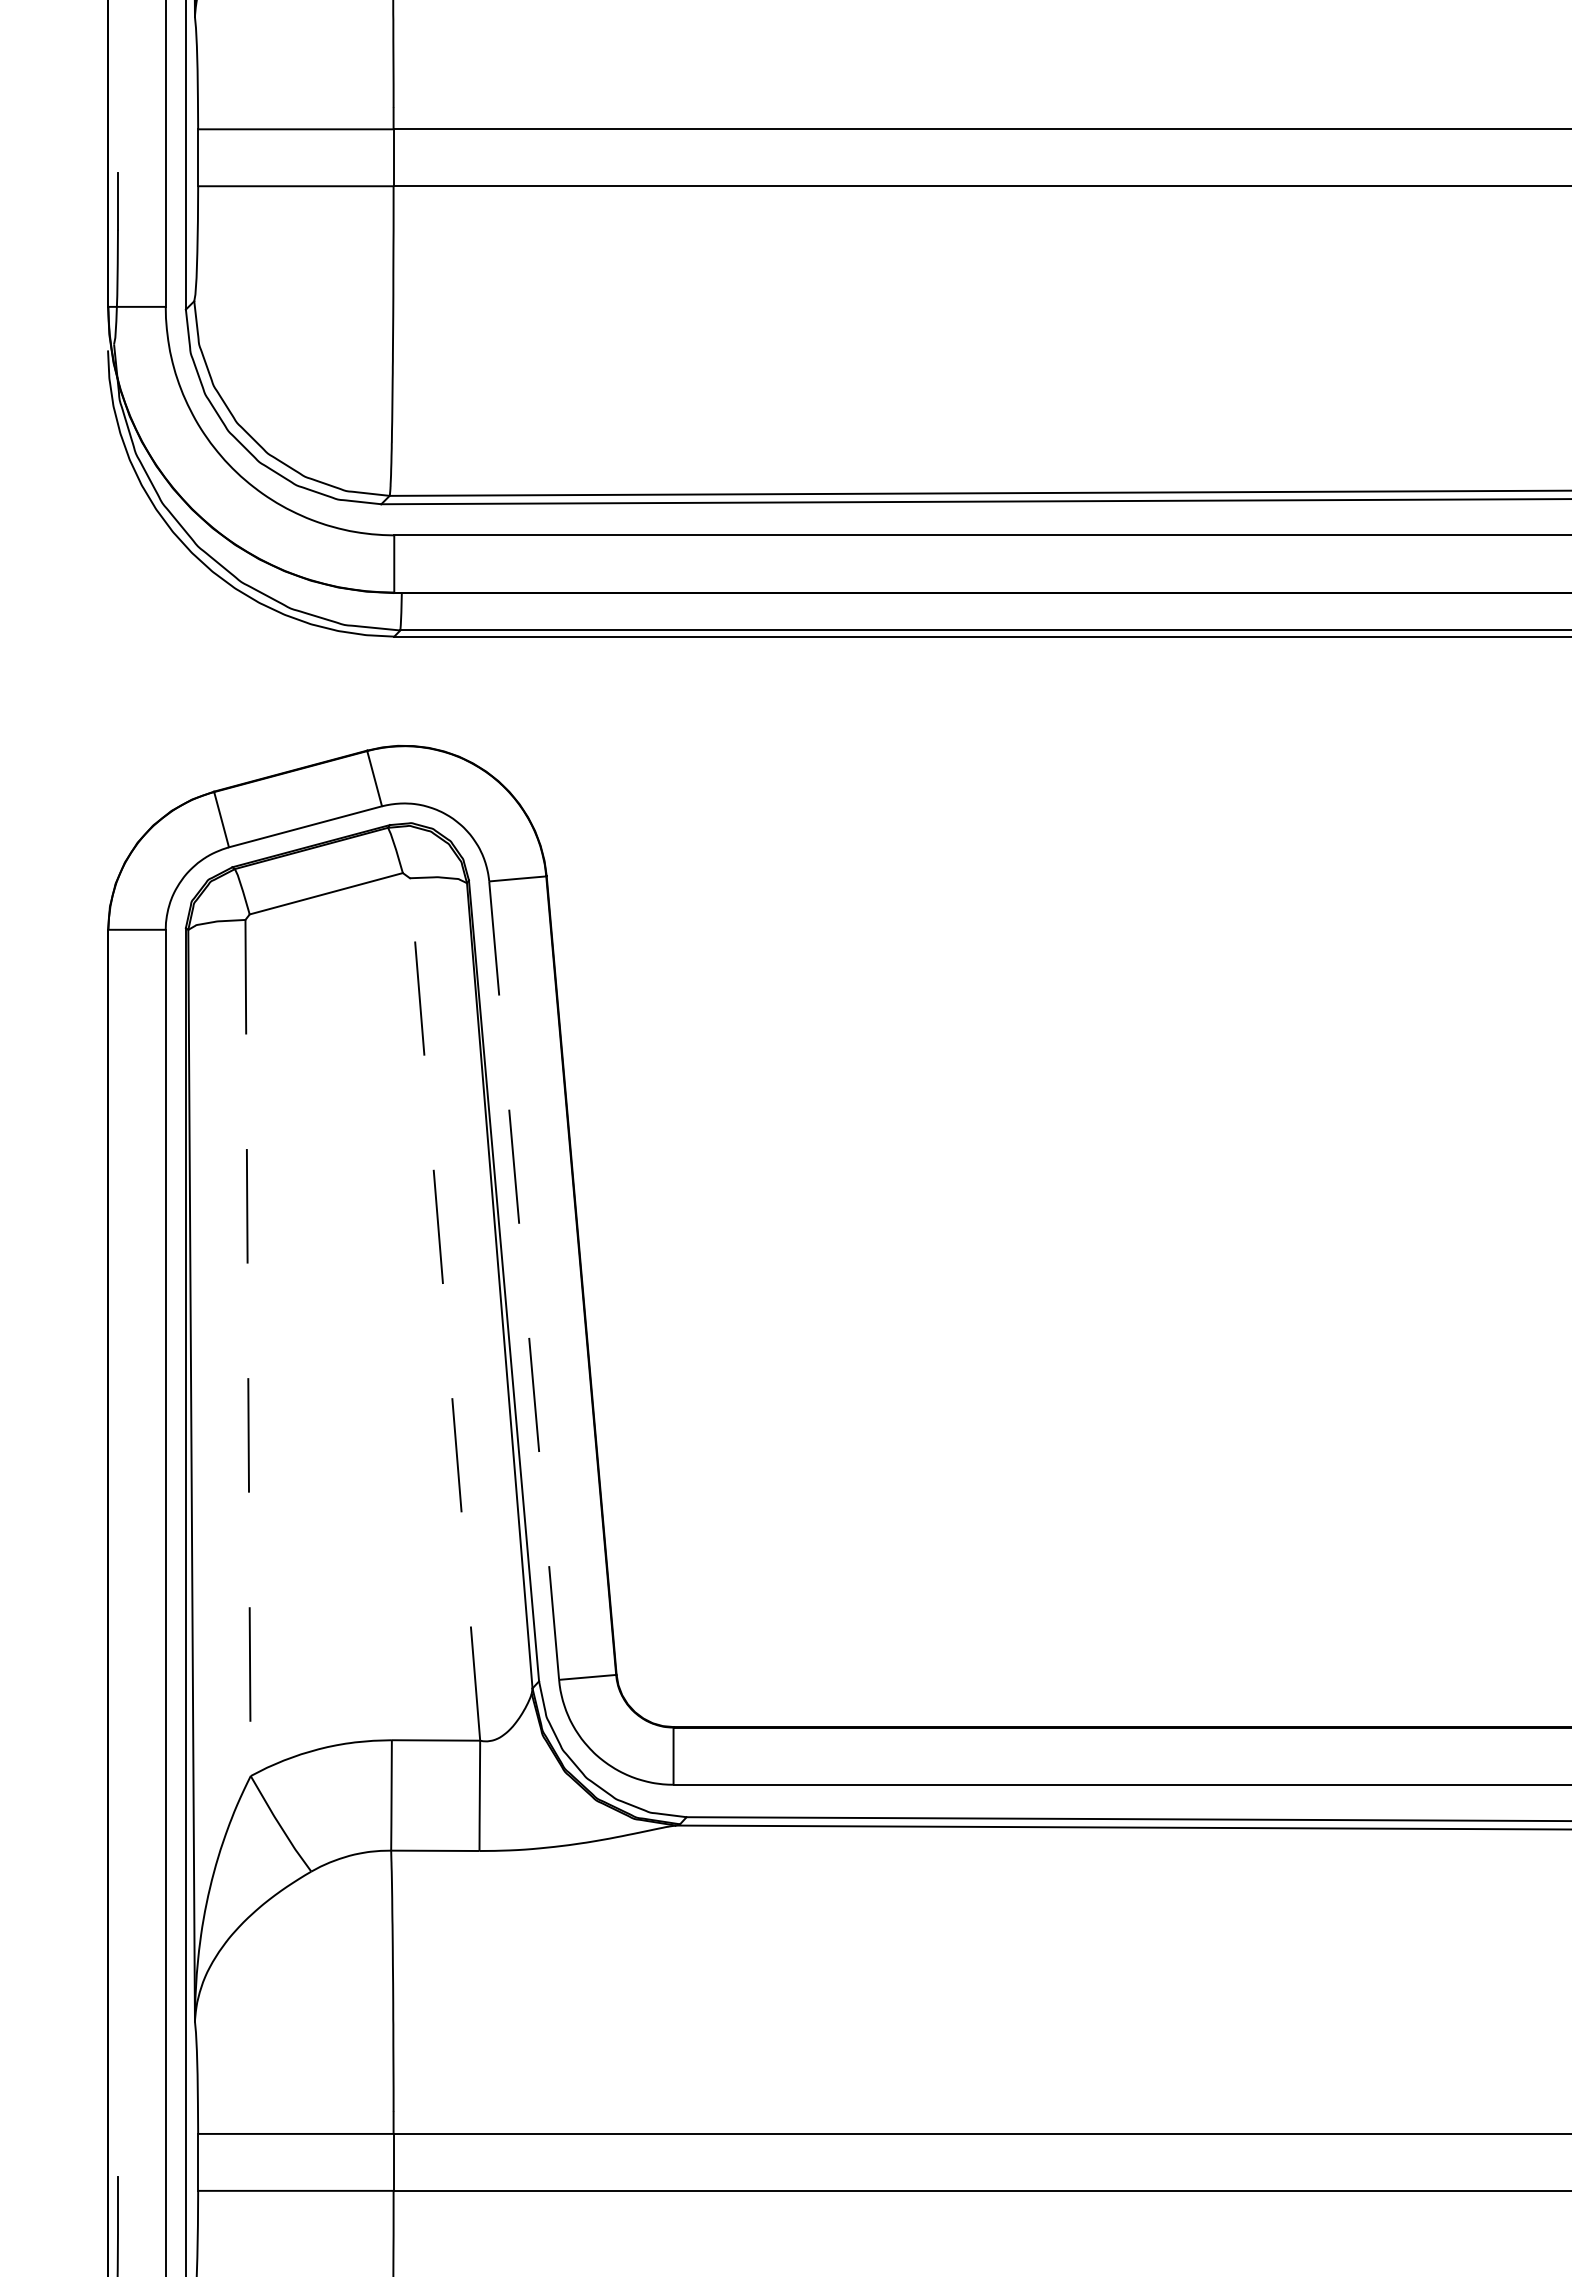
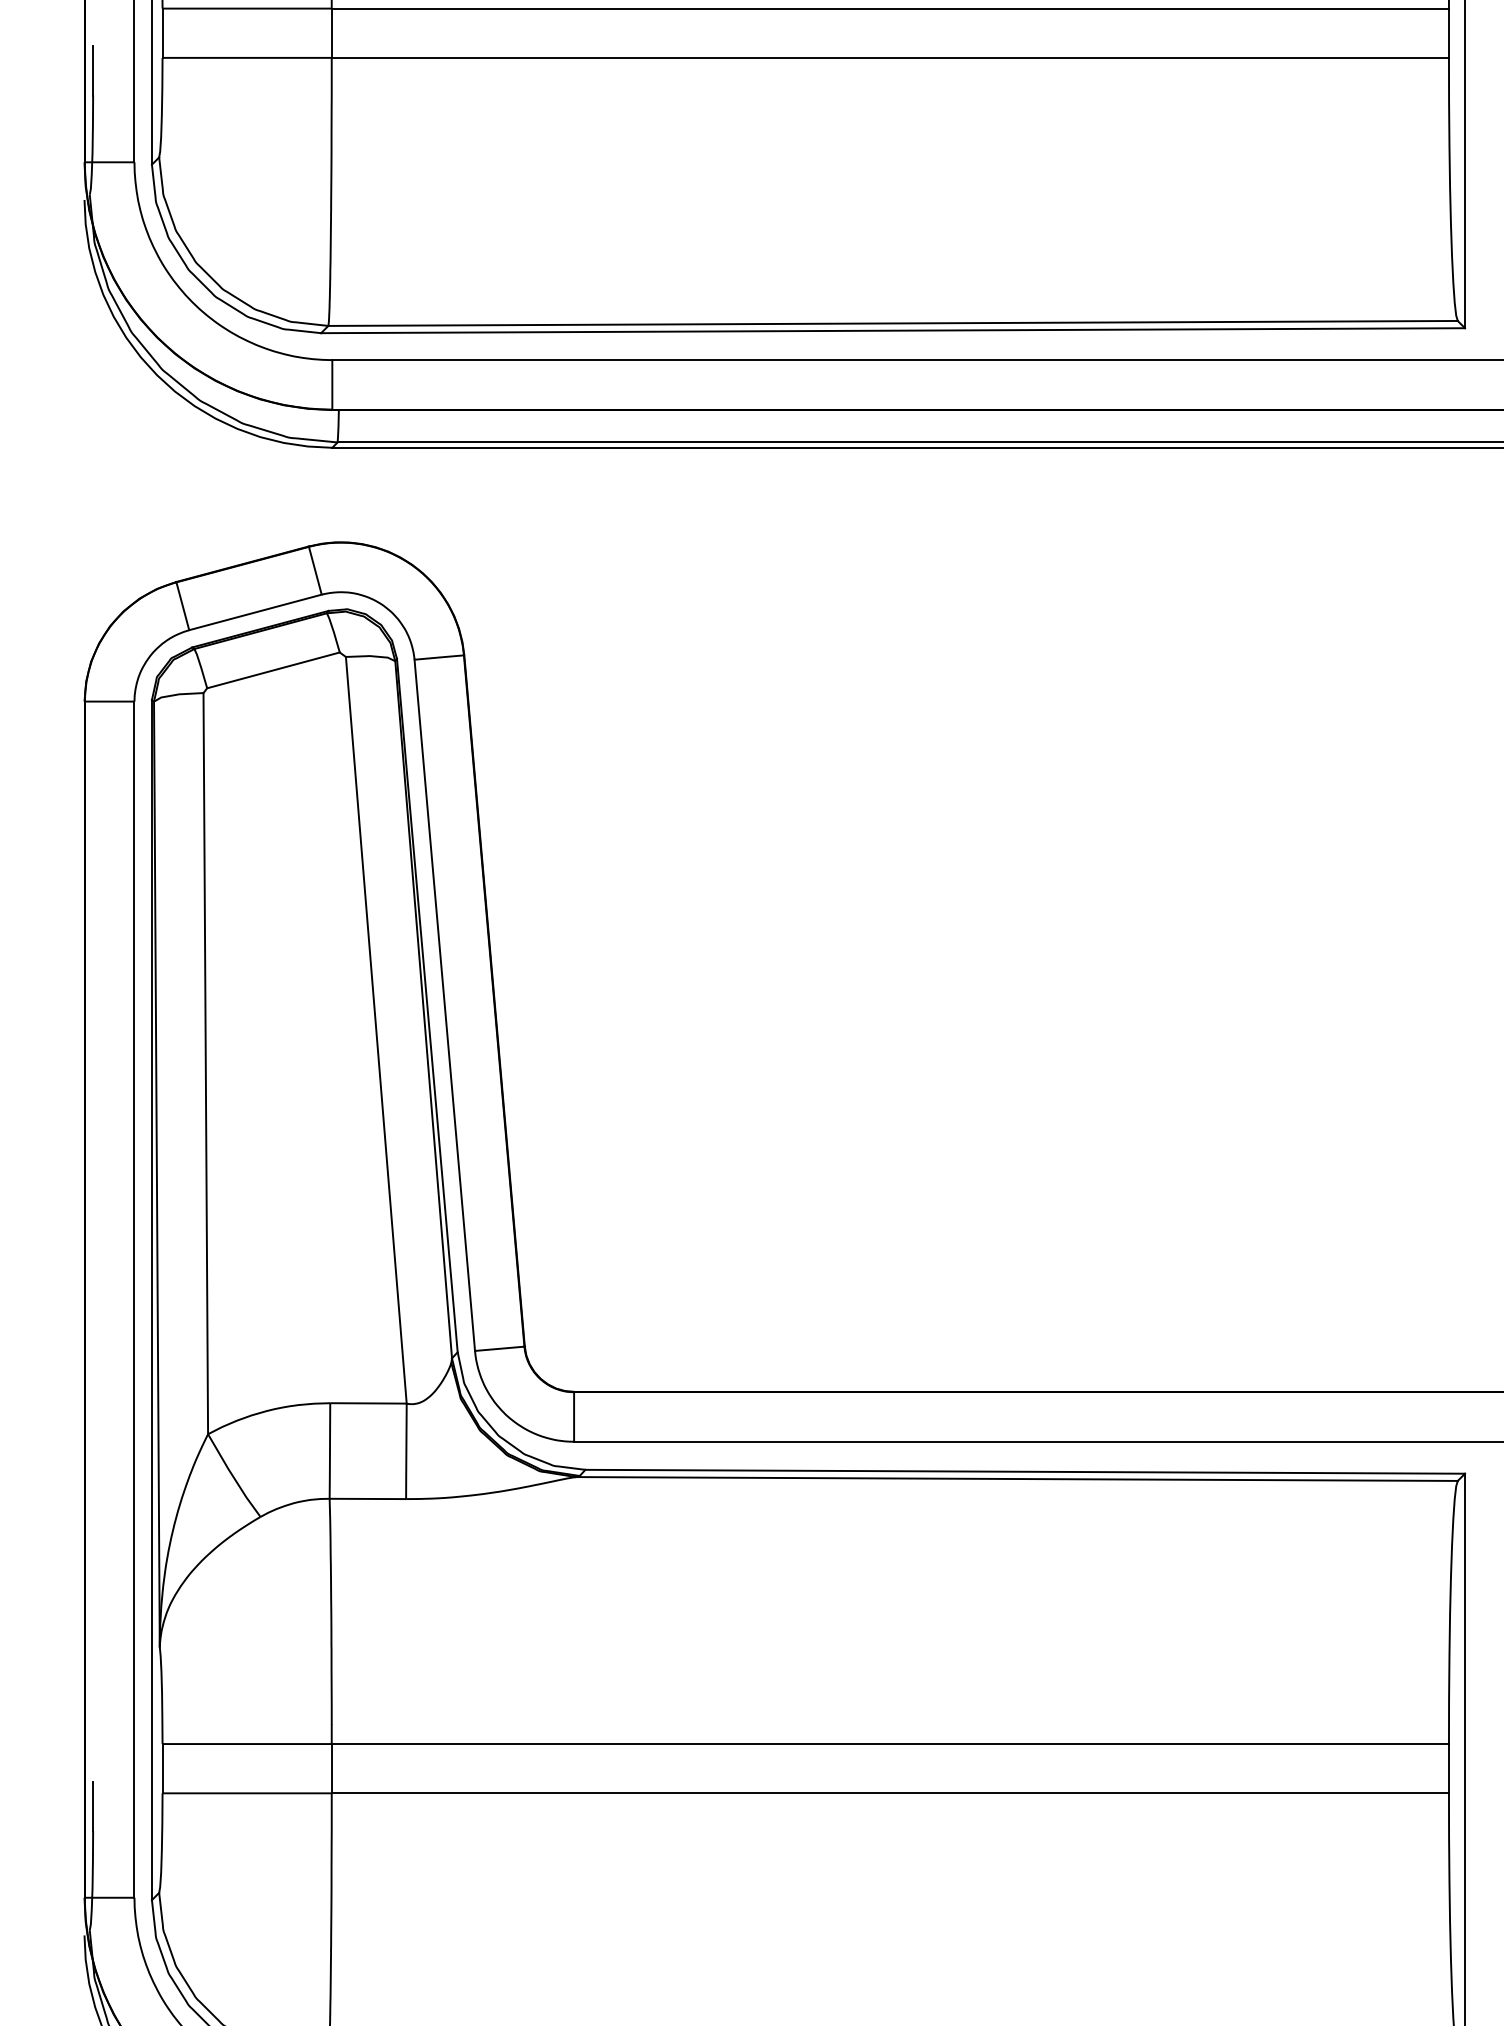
line: (523, 1280) -> (444, 1005), dashed -> solid
line: (445, 1309) -> (376, 1030), dashed -> solid
line: (247, 1347) -> (205, 1063), dashed -> solid

